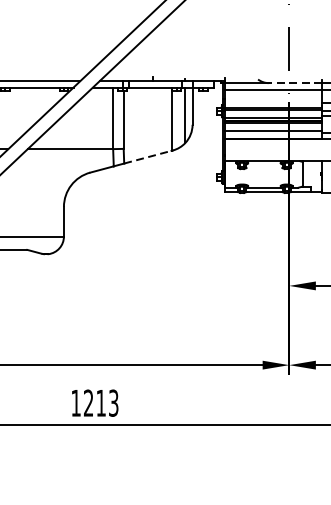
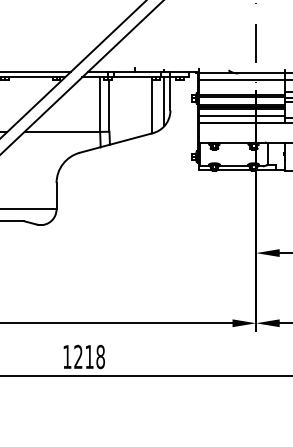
line: (295, 83) -> (261, 73), dashed -> solid
line: (147, 157) -> (130, 139), dashed -> solid
text: (113, 403) -> (100, 357), 1213 -> 1218

